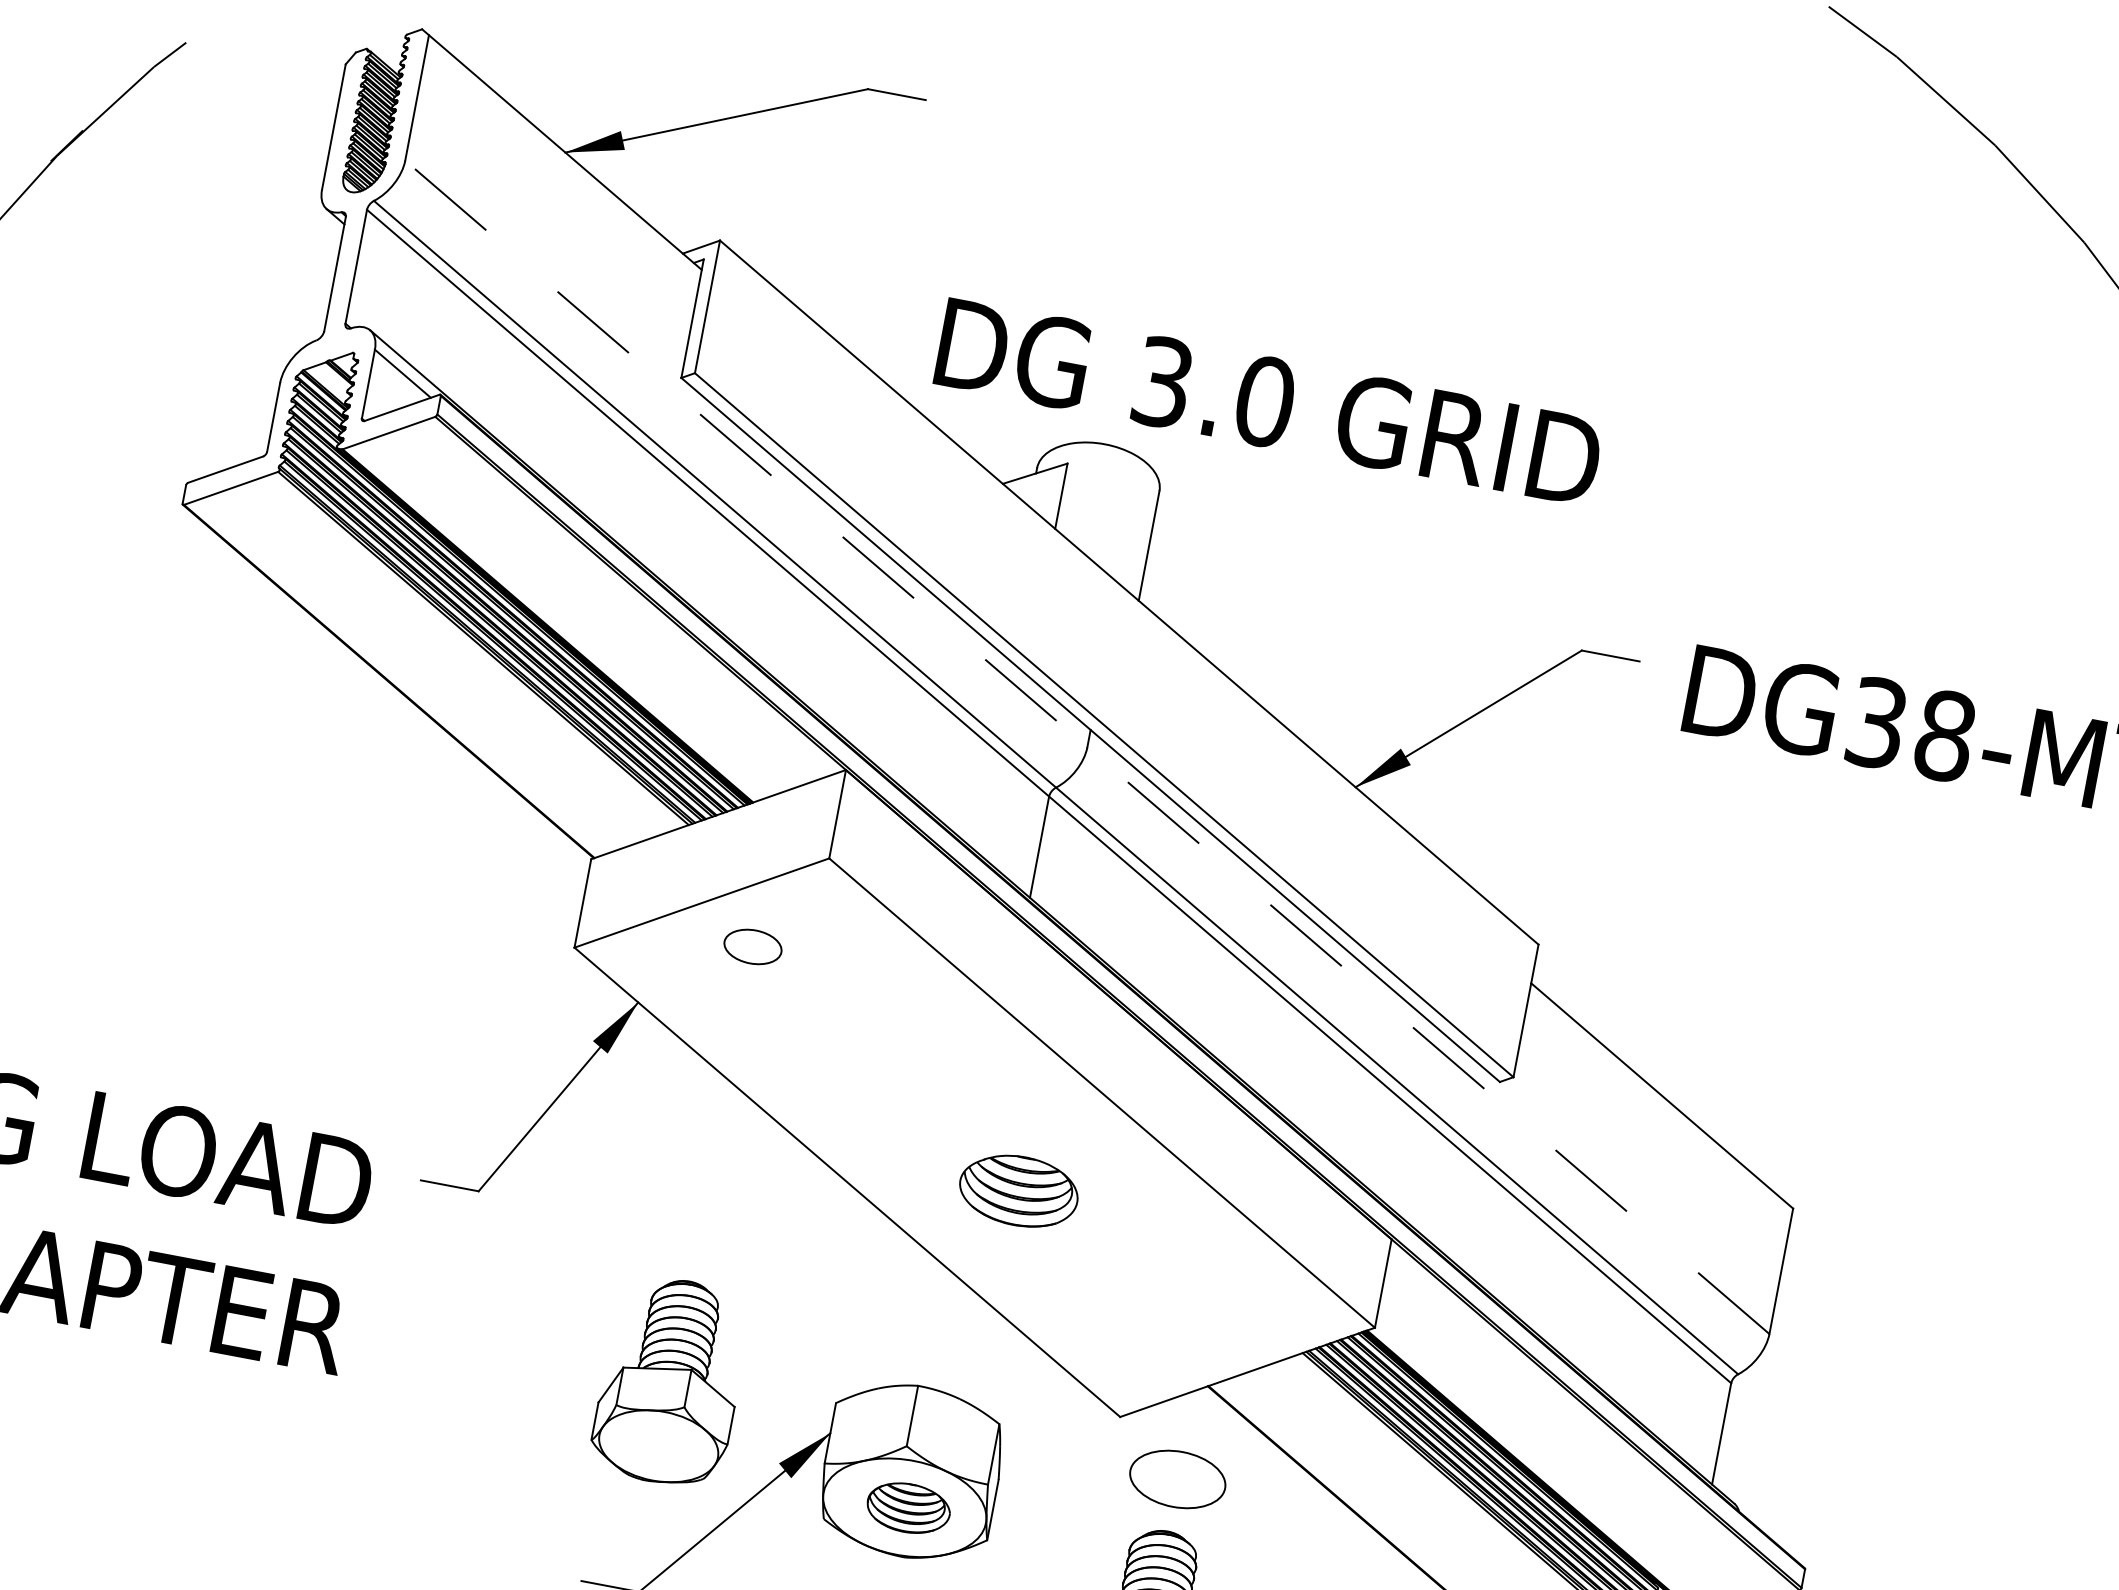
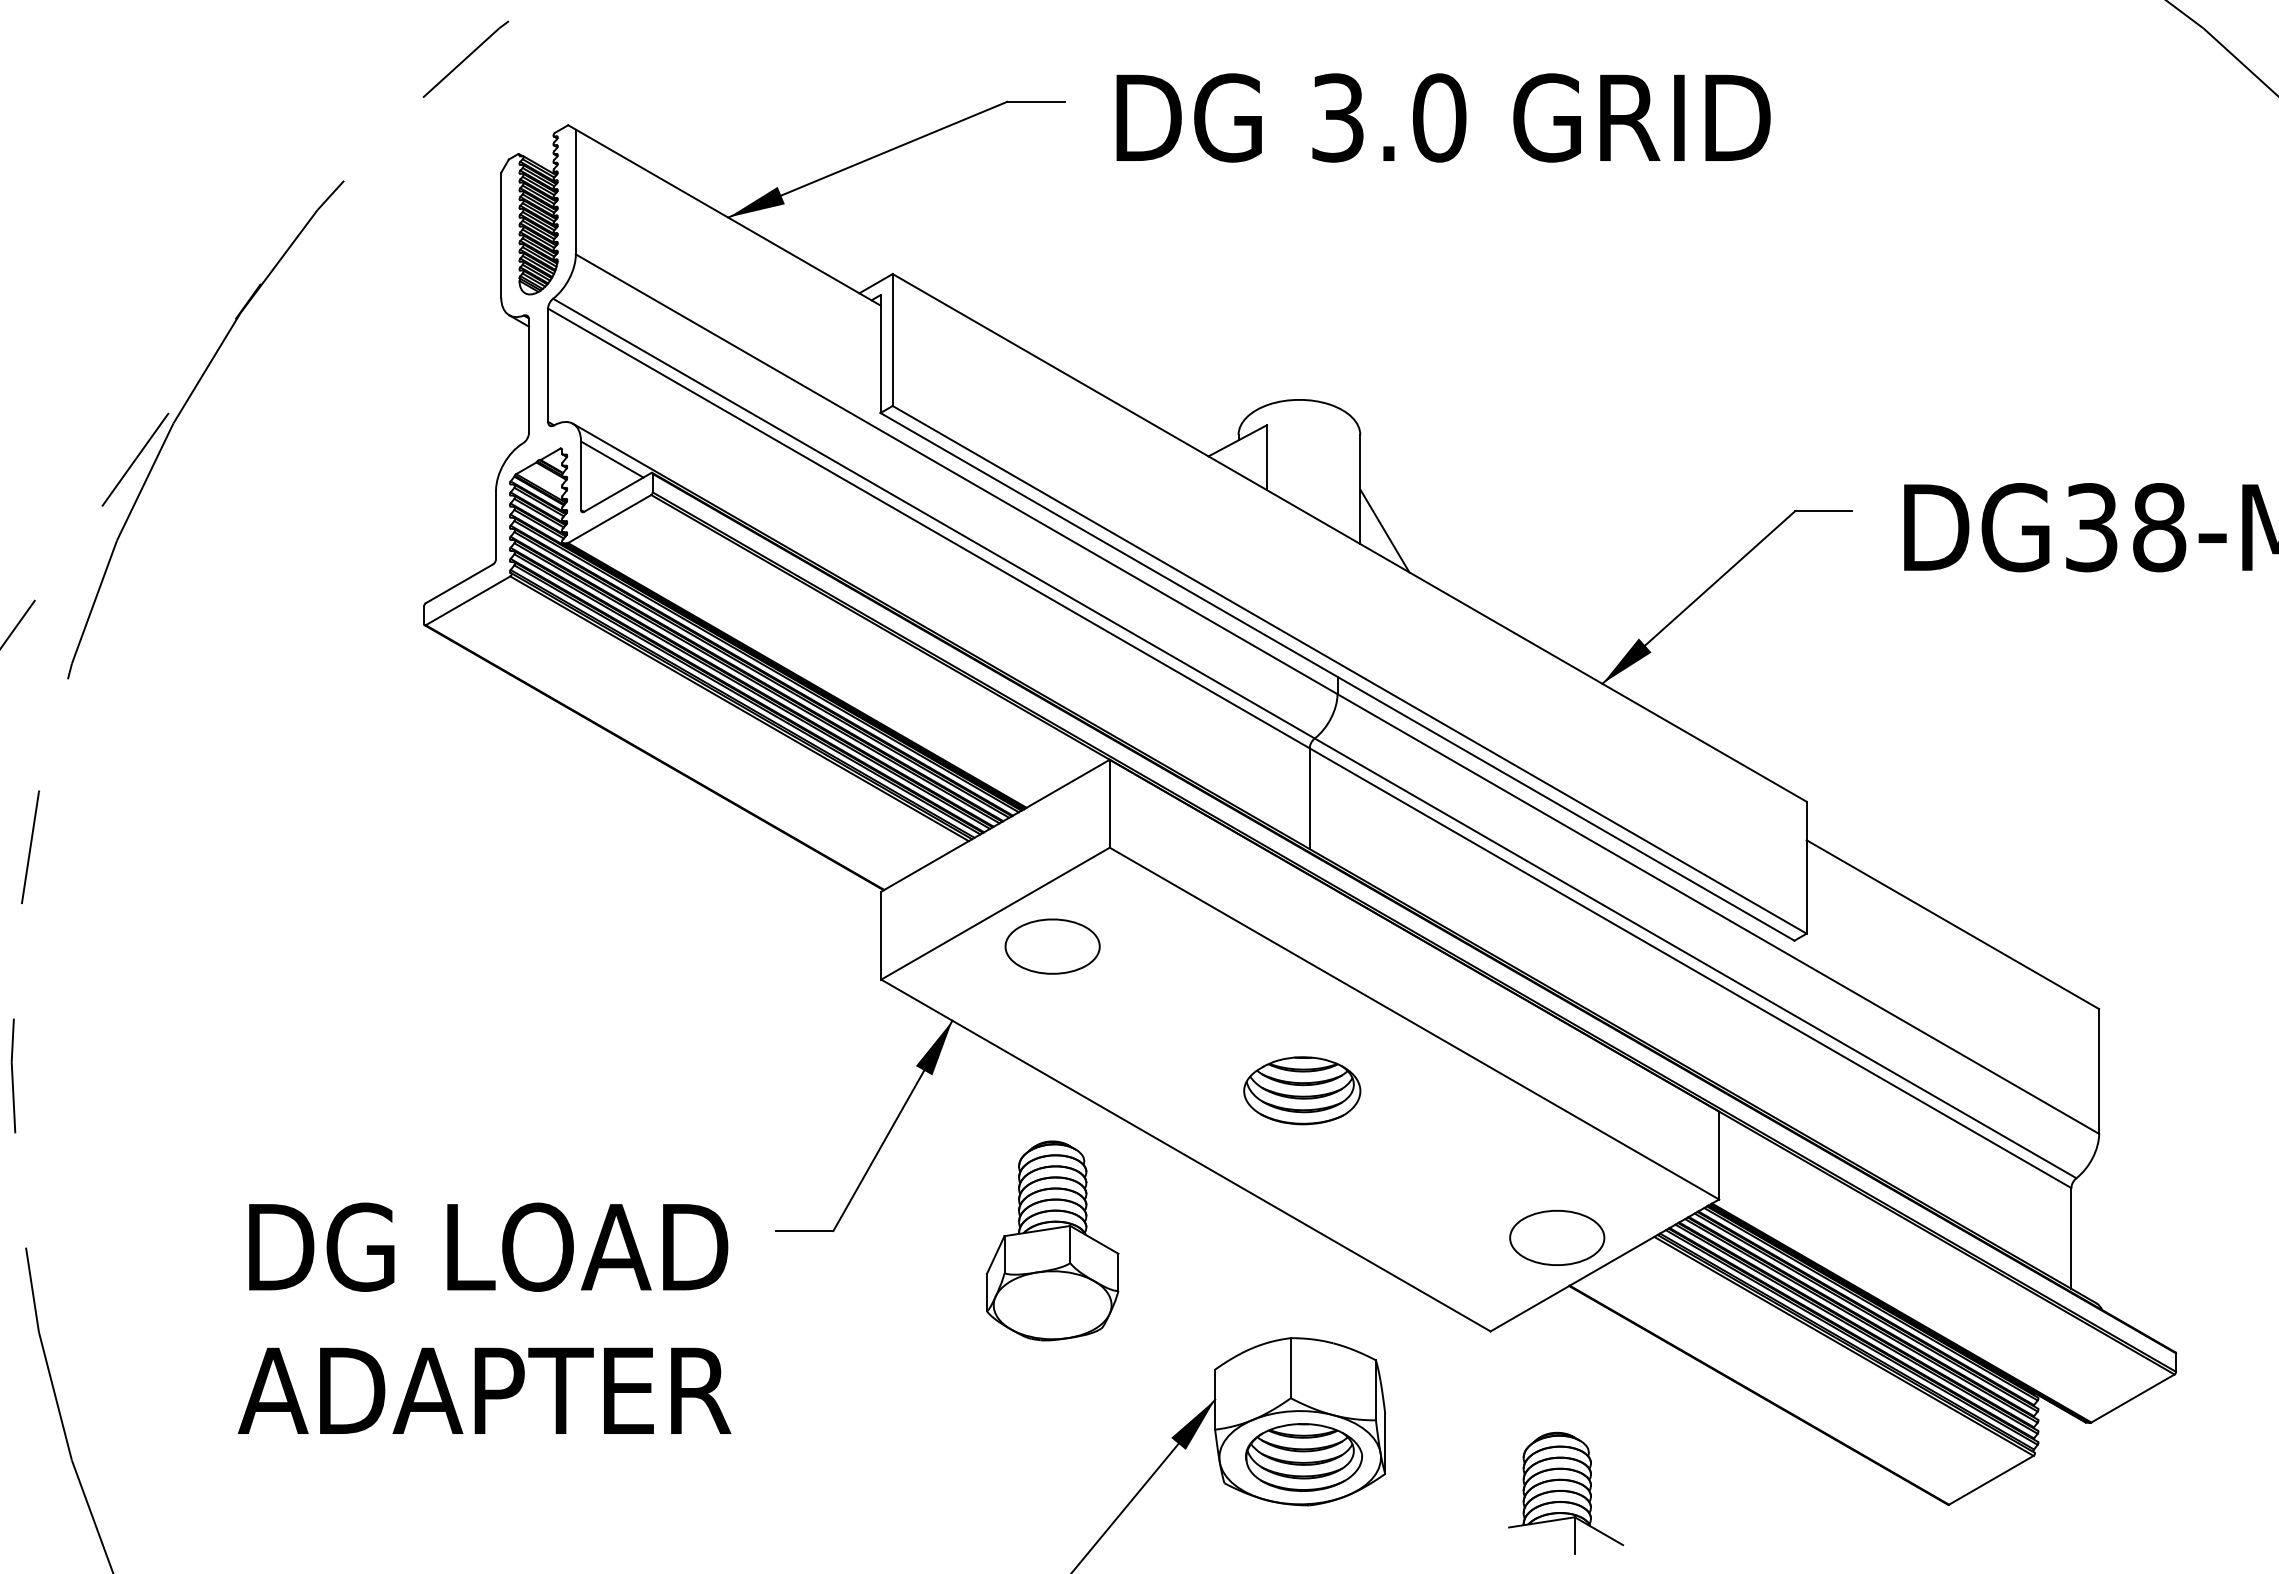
text: (1269, 402) -> (1443, 117), moved
line: (1165, 591) -> (1384, 530), added
line: (1087, 746) -> (1337, 693), dashed -> solid
part: (752, 946) -> (1052, 946), size x1.67
part: (1019, 1190) -> (1302, 1090), moved
part: (670, 1381) -> (1052, 1240), moved
part: (1178, 1479) -> (1557, 1237), moved
part: (908, 1508) -> (1303, 1457), size x1.43

